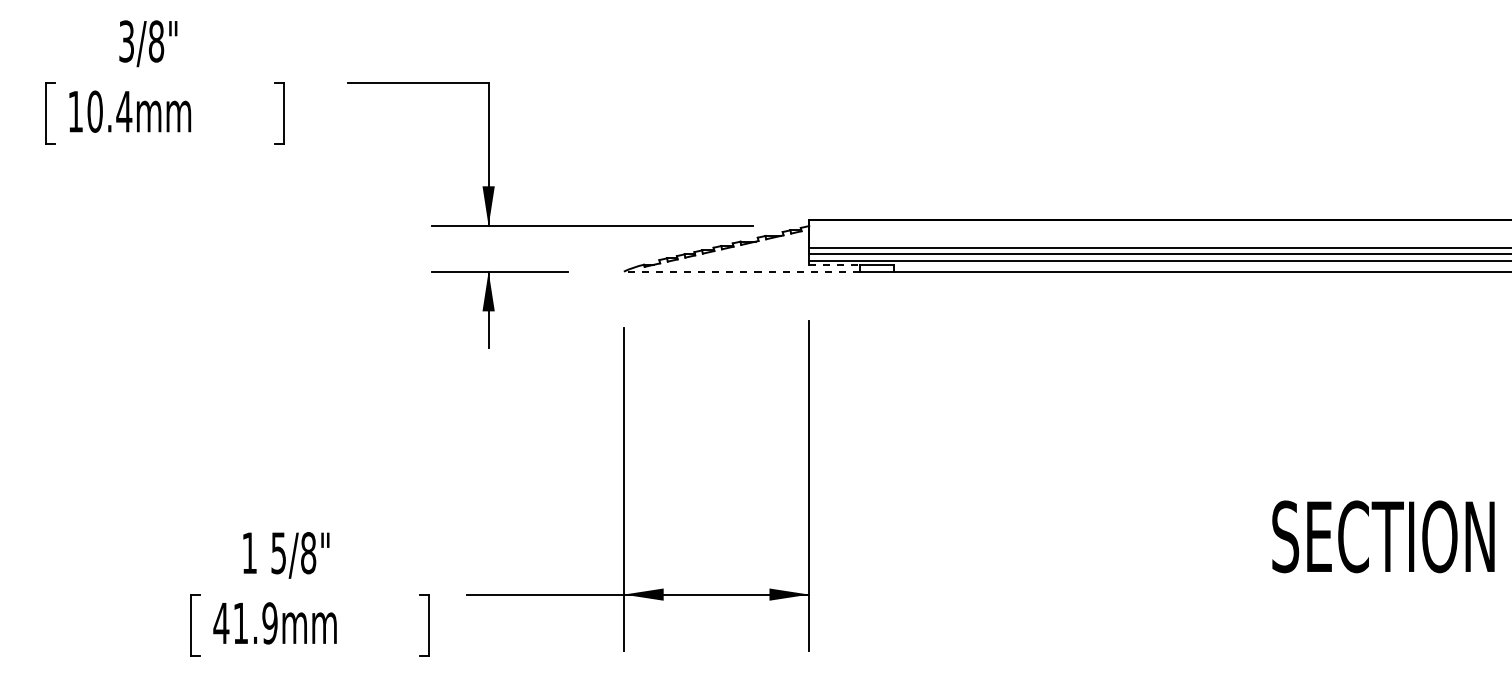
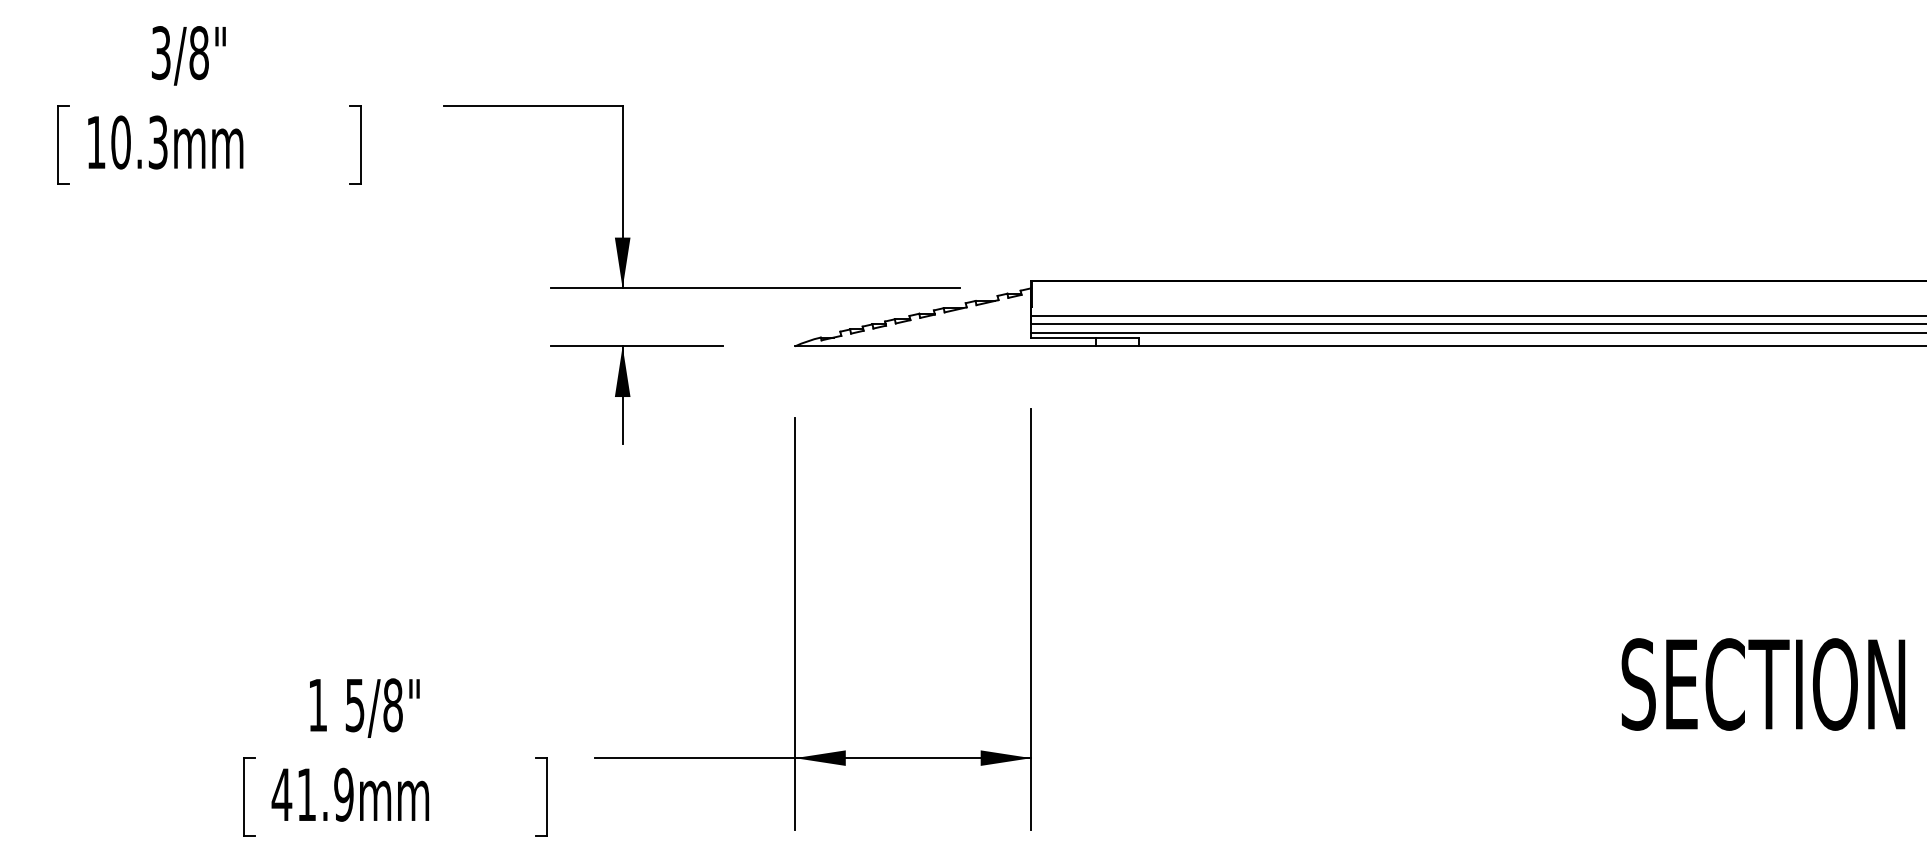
text: (123, 111) -> (157, 142), 10.4mm -> 10.3mm
line: (835, 264) -> (1064, 337), dashed -> solid
line: (741, 271) -> (944, 346), dashed -> solid

